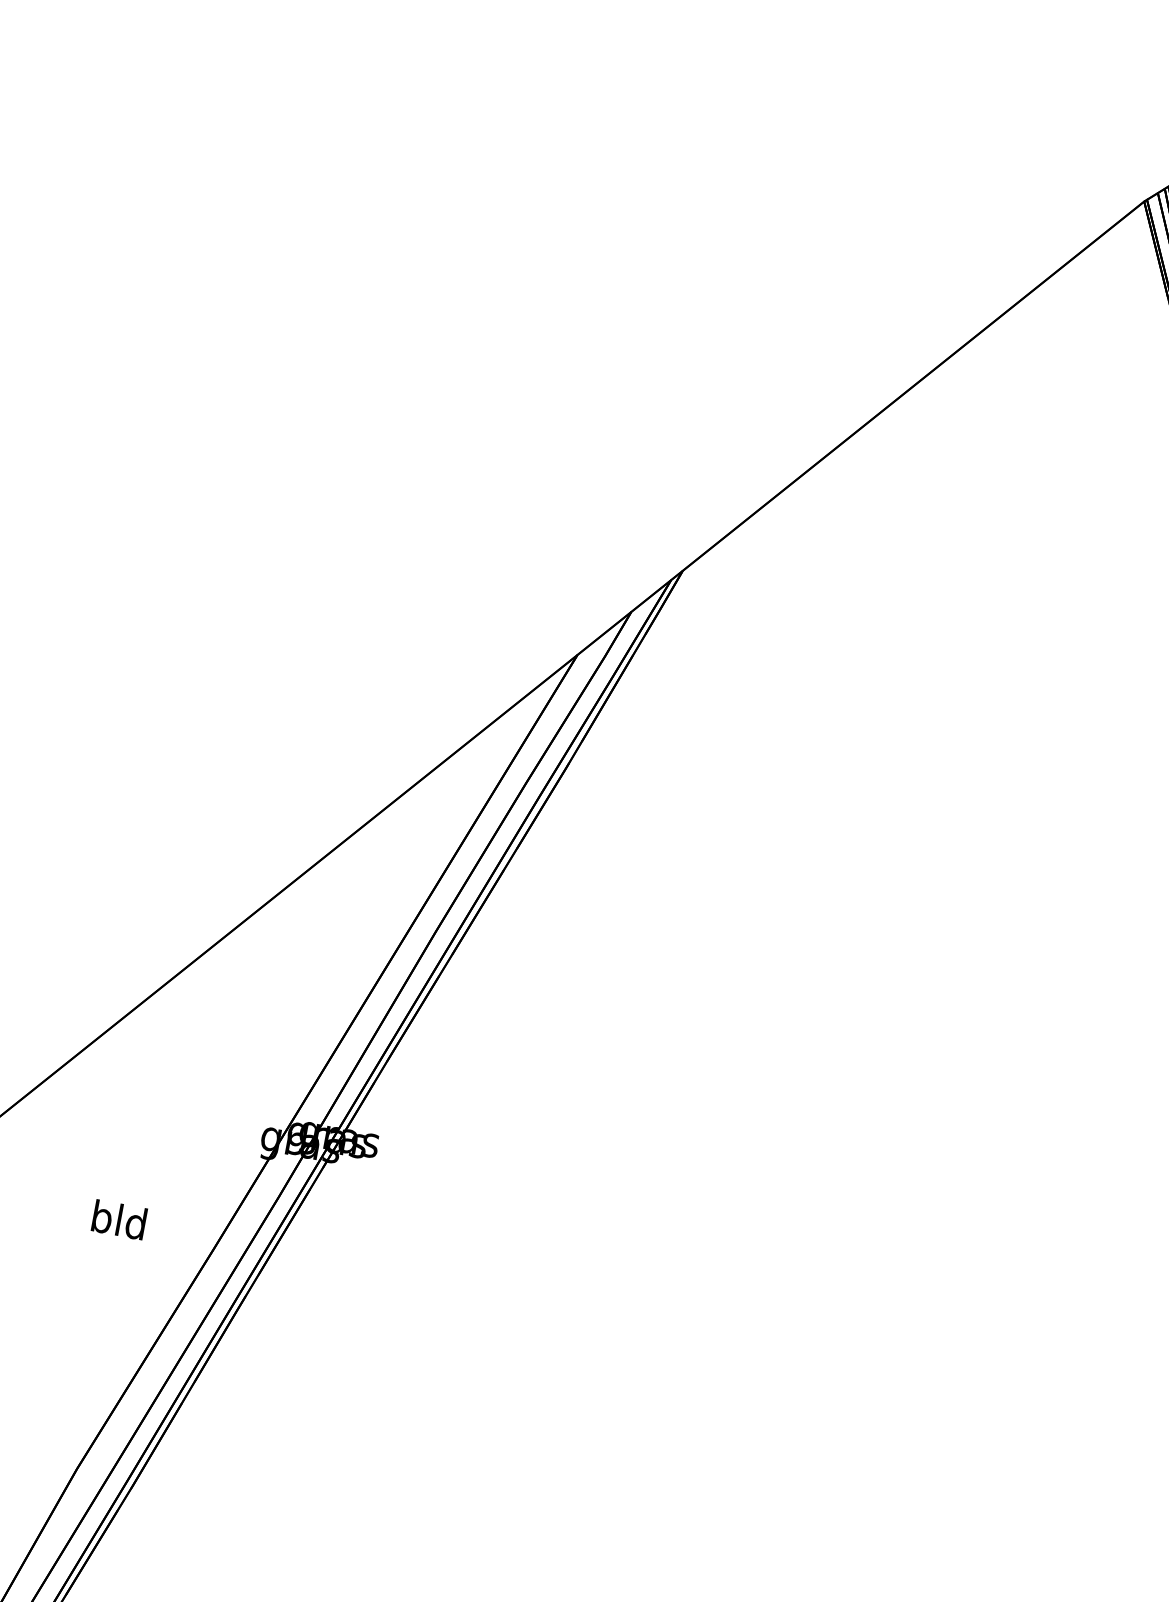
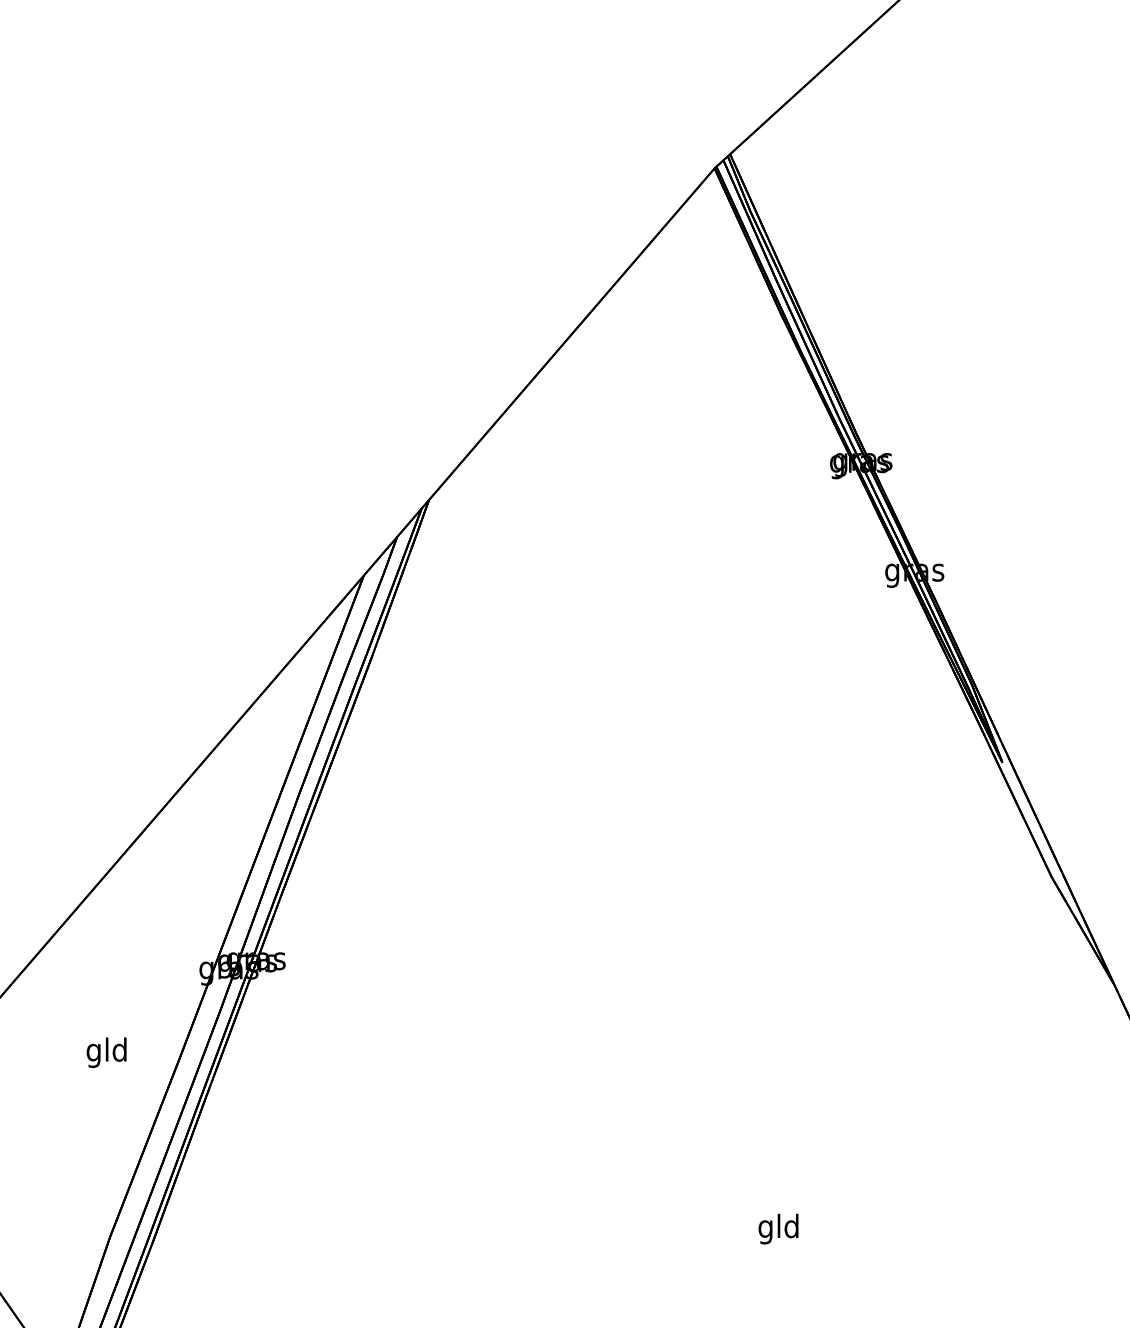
text: (100, 1220) -> (93, 1052), bld -> gld

